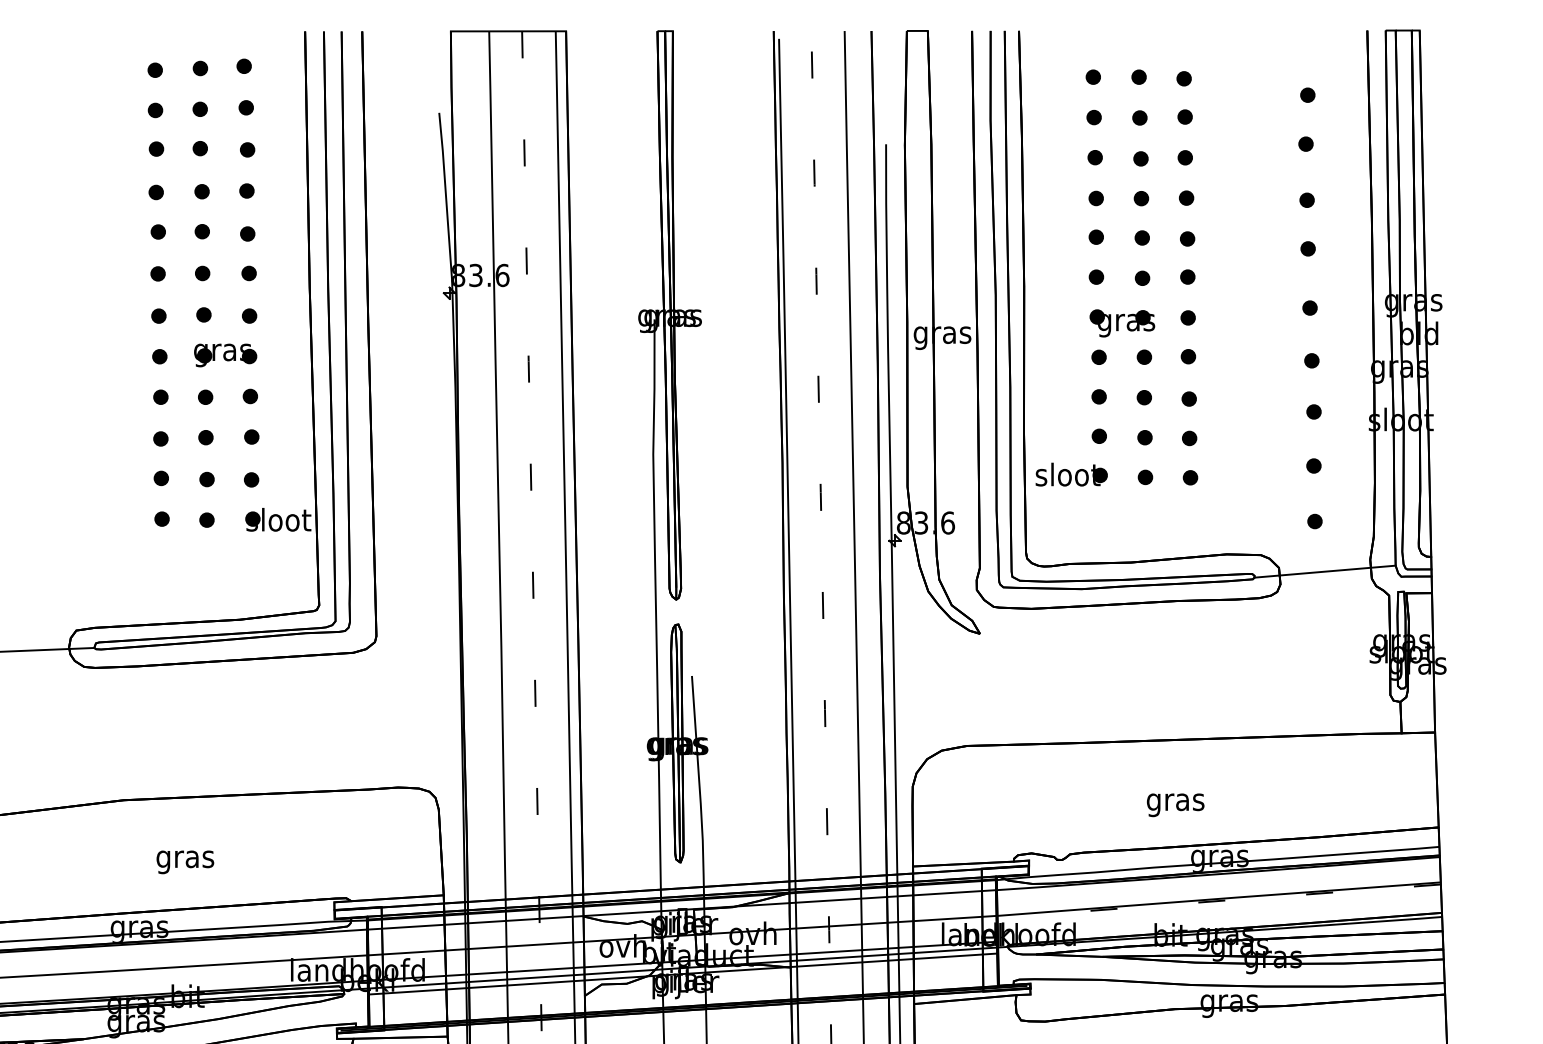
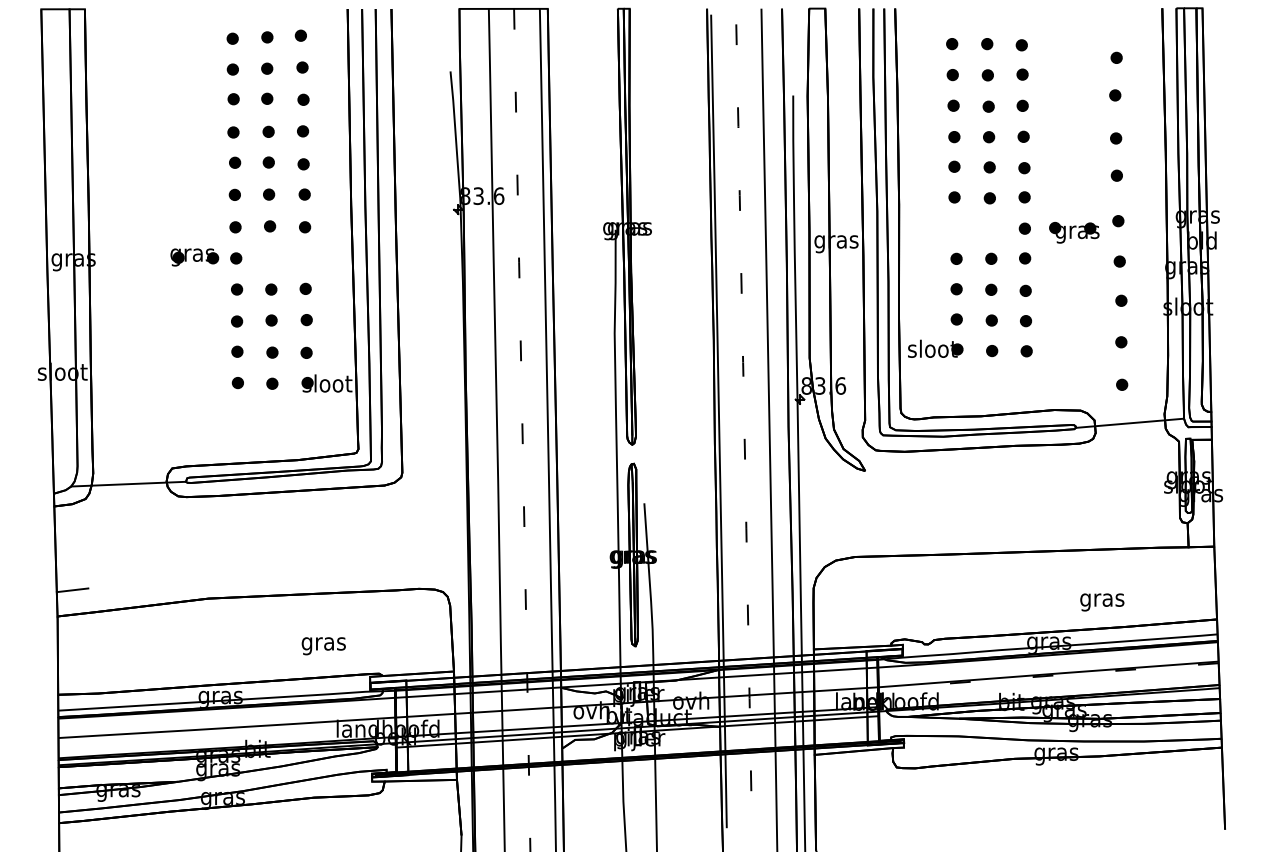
part: (1122, 322) -> (1074, 232), moved
part: (225, 355) -> (194, 257), moved
text: (1175, 805) -> (1102, 602), moved
text: (184, 862) -> (323, 646), moved

